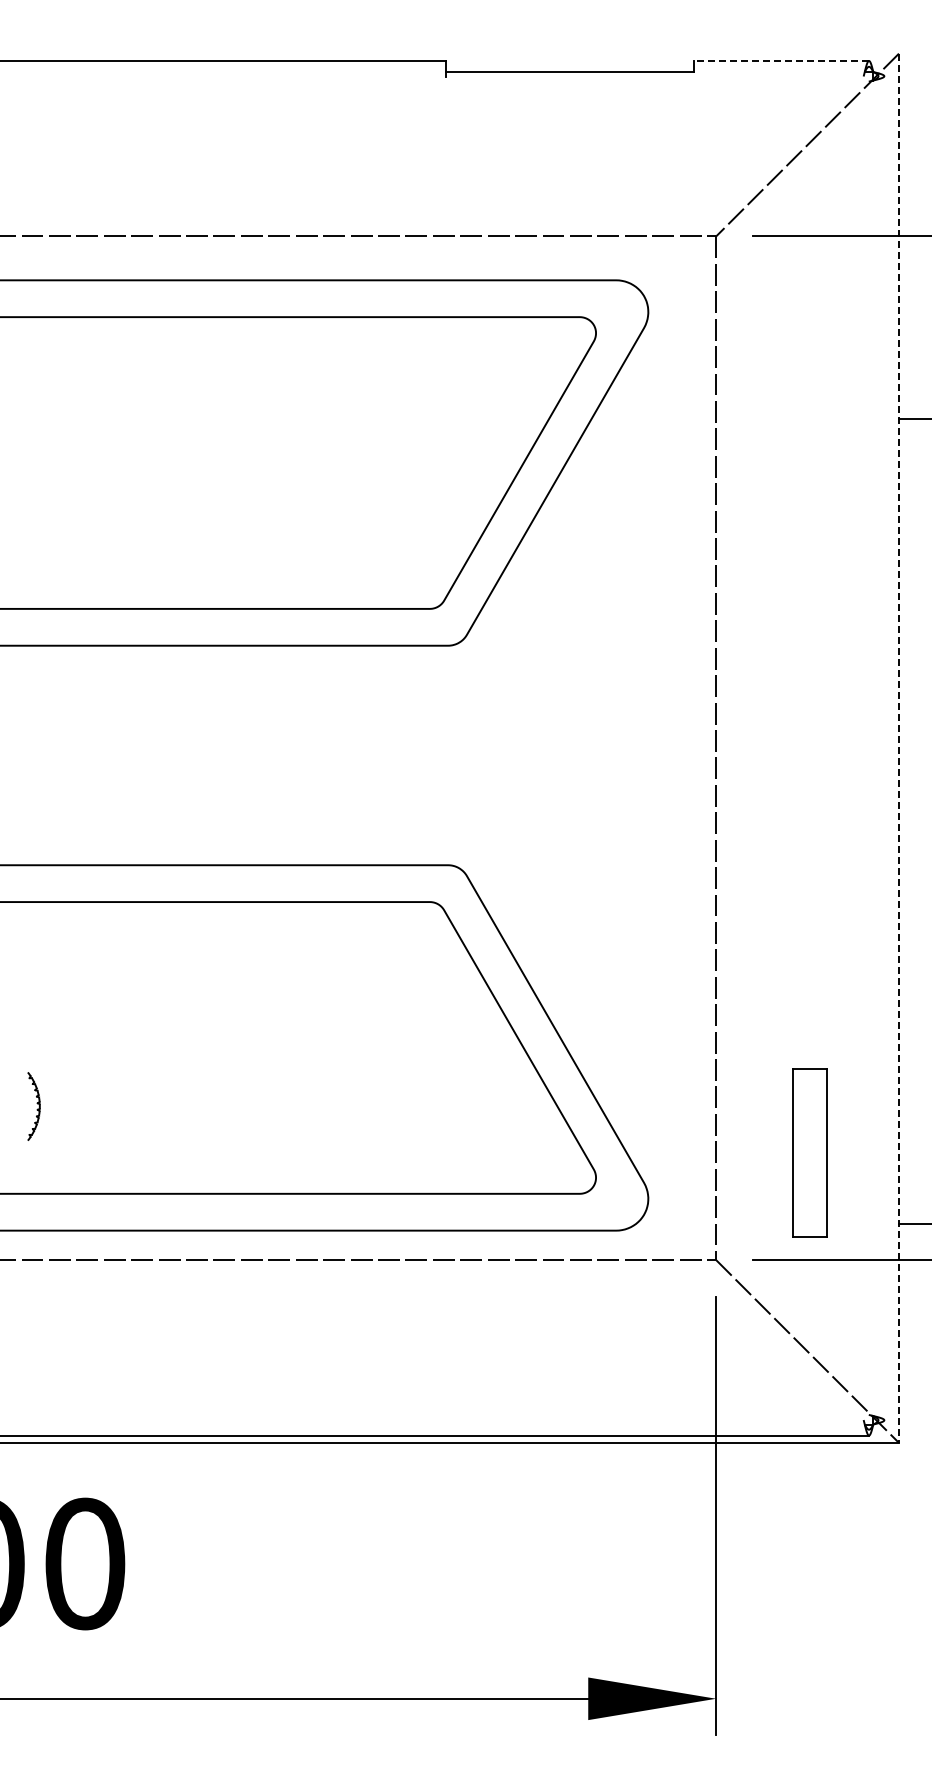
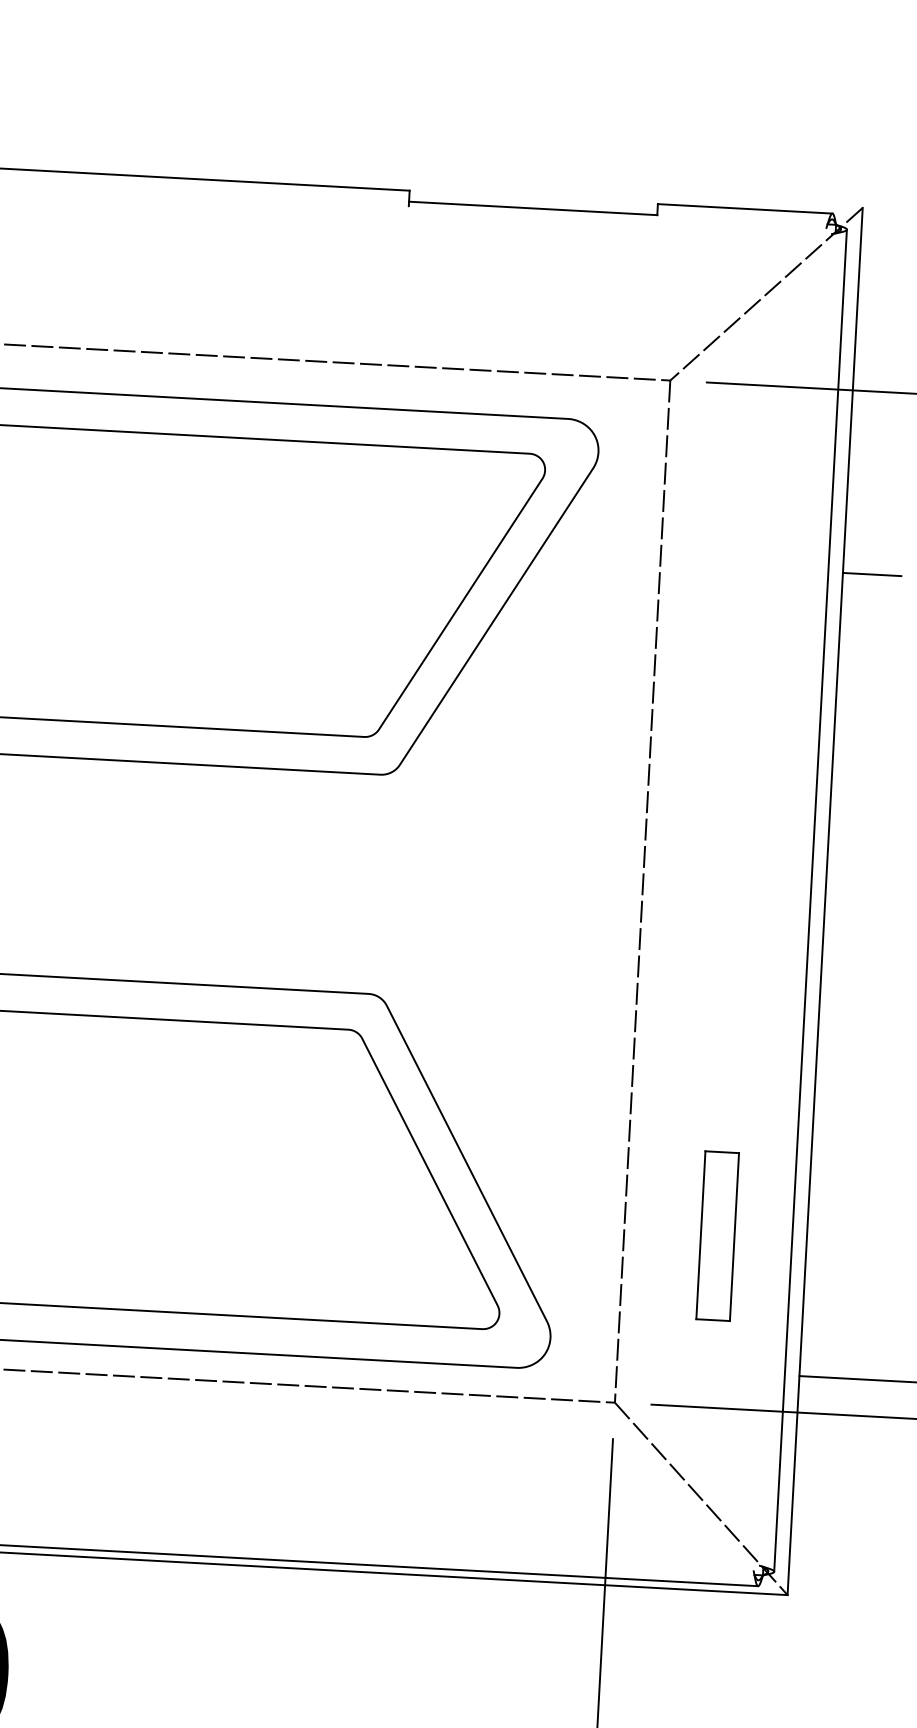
line: (781, 60) -> (745, 208), dashed -> solid
line: (884, 748) -> (810, 900), added
line: (898, 748) -> (824, 901), dashed -> solid
part: (809, 1152) -> (717, 1235), moved

